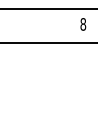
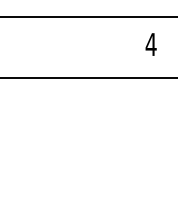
text: (82, 24) -> (149, 44), 8 -> 4

